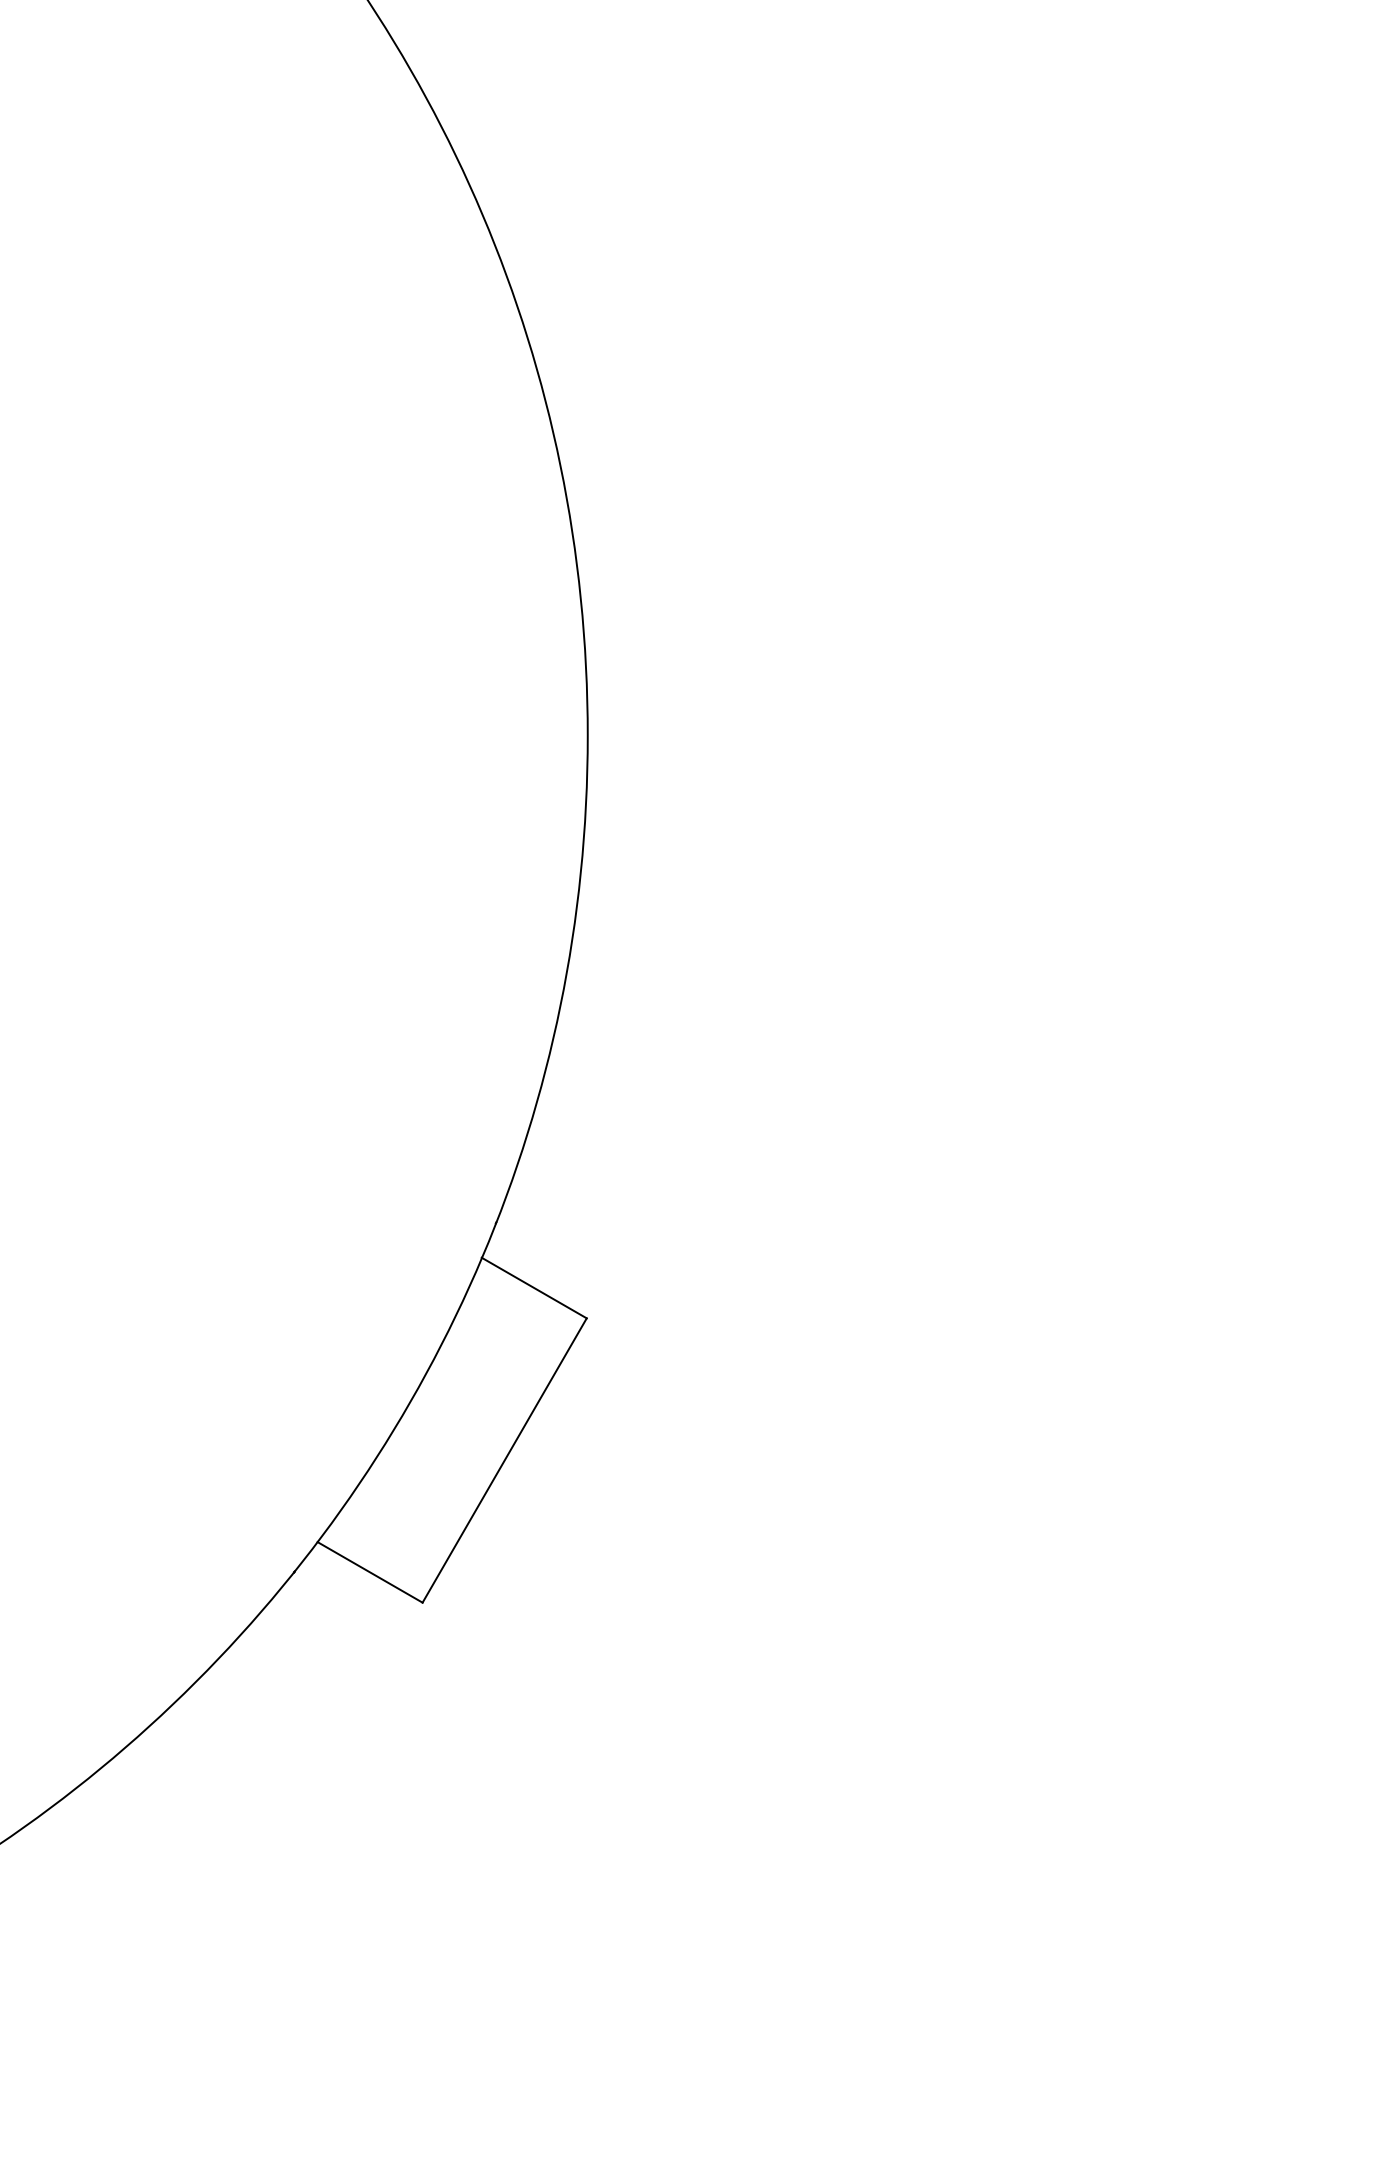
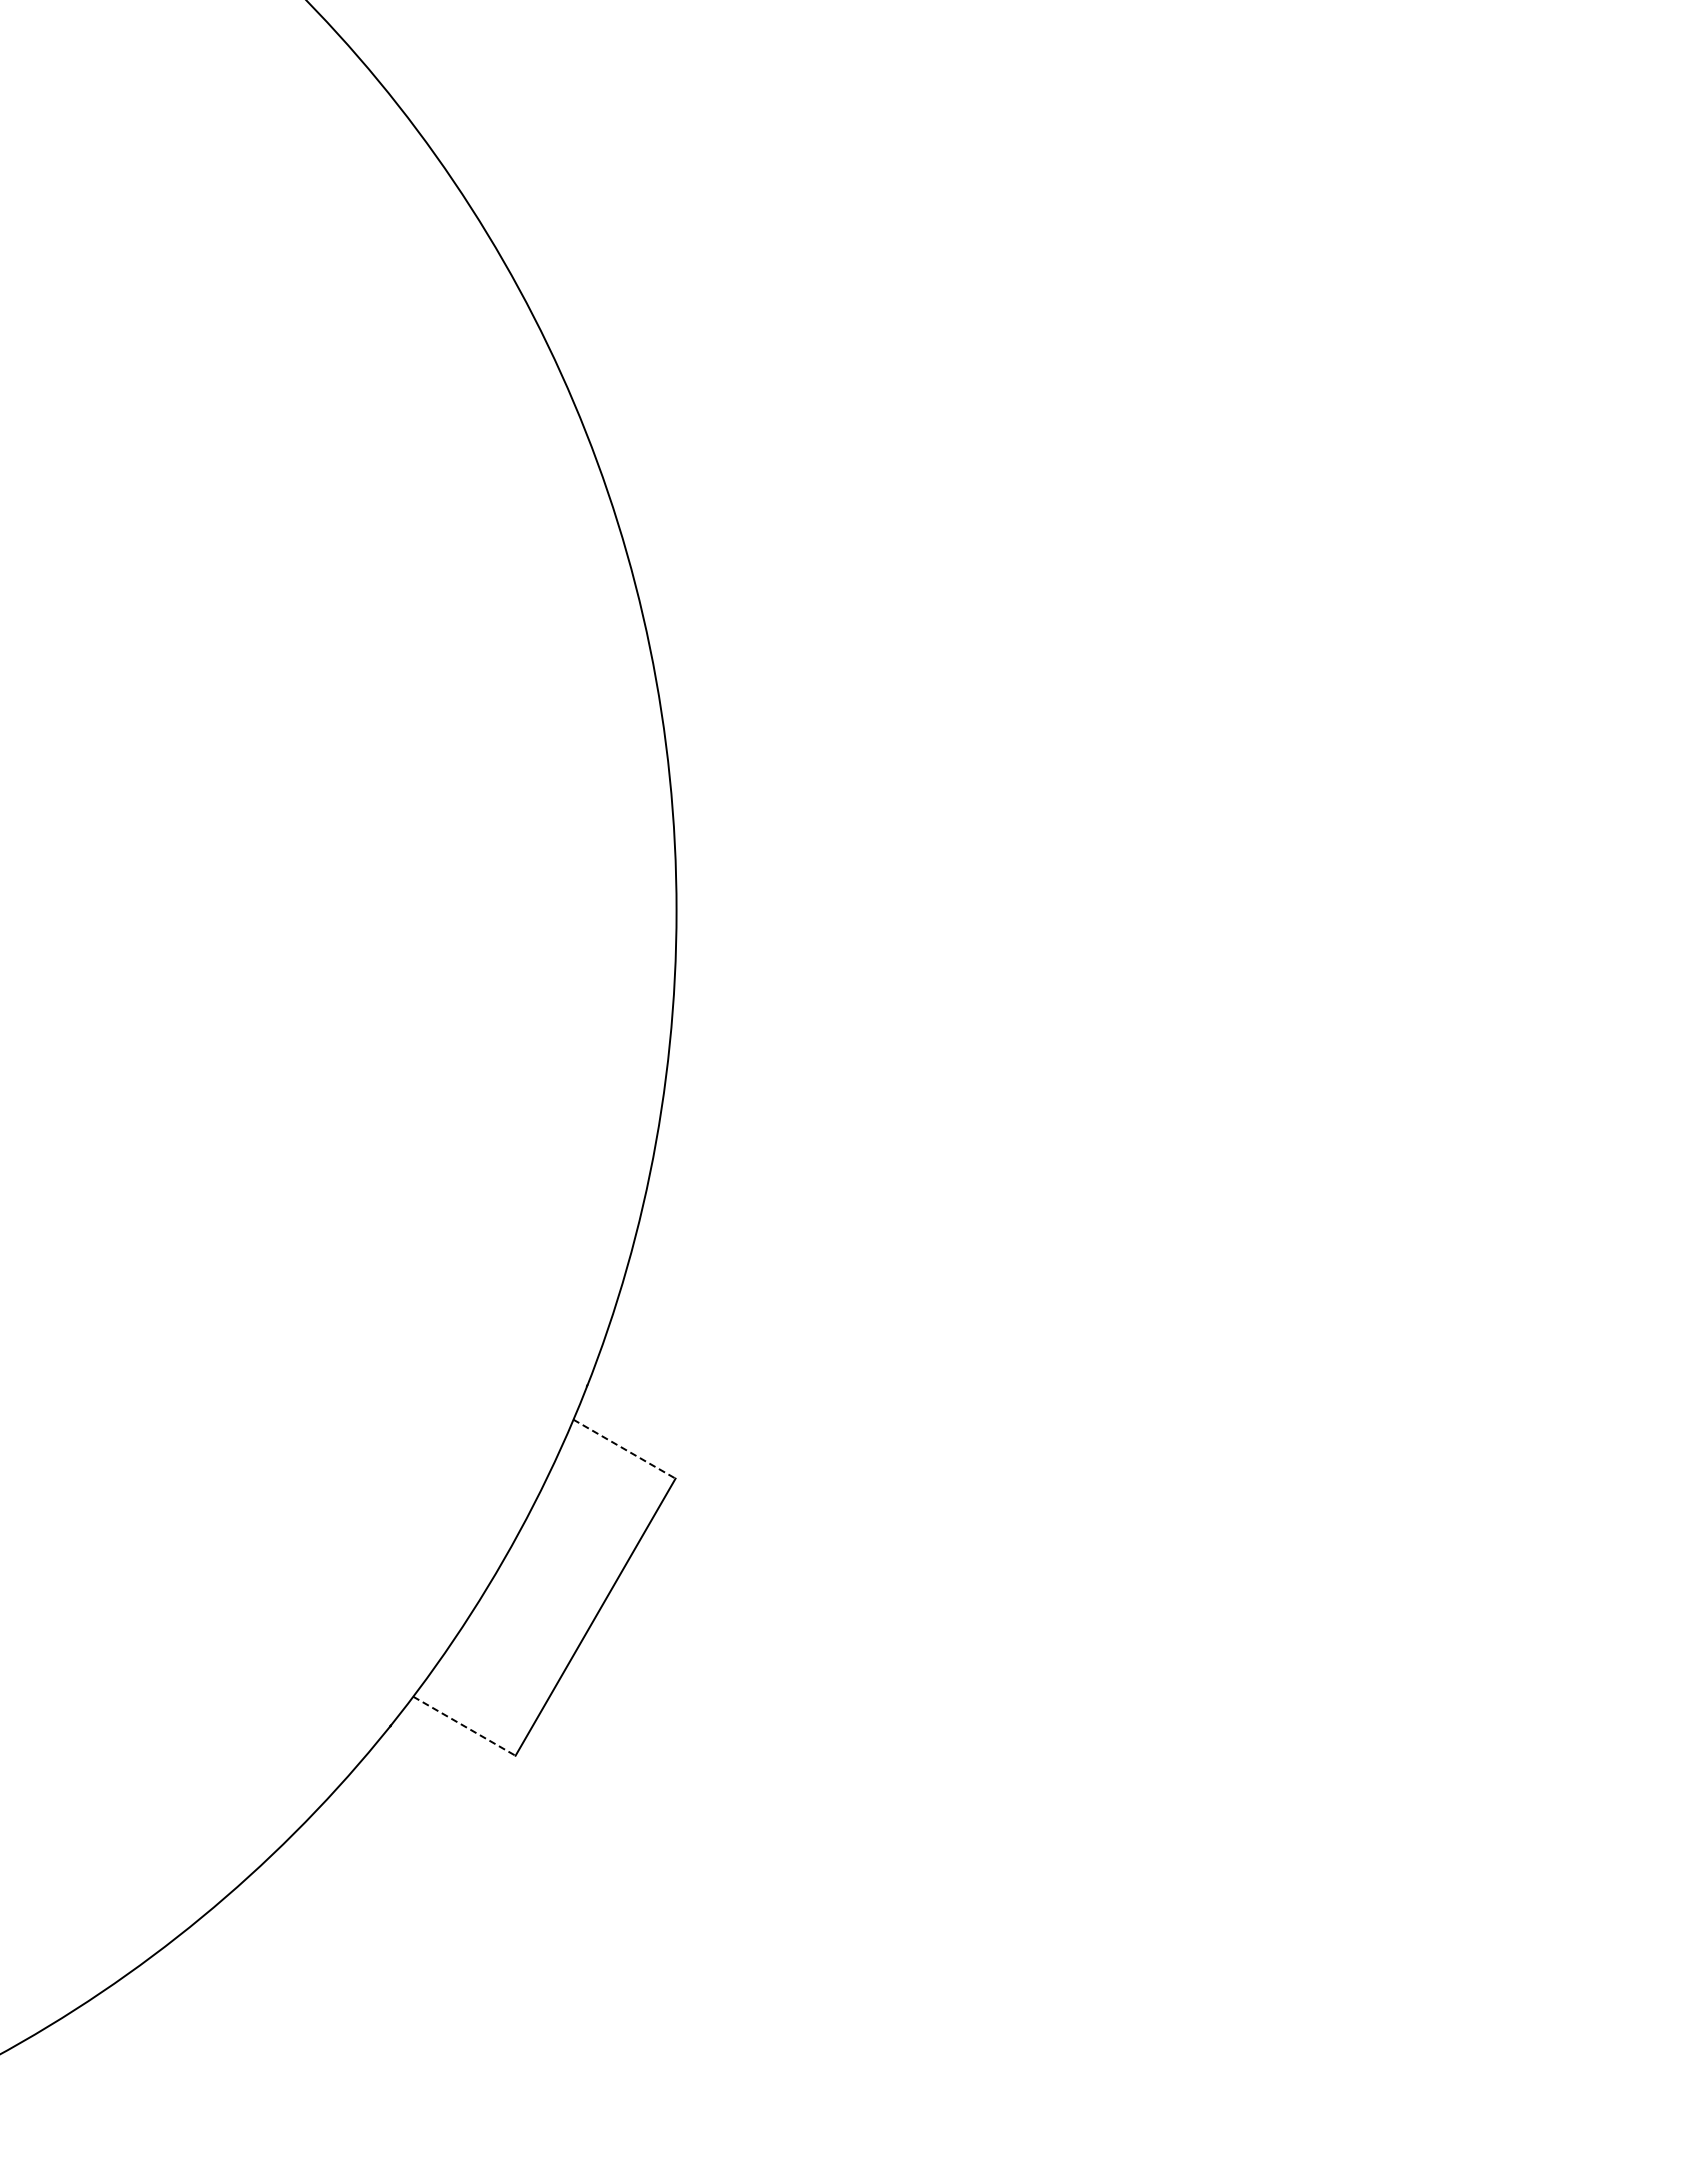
line: (534, 1288) -> (624, 1449), solid -> dashed
line: (370, 1572) -> (464, 1726), solid -> dashed

